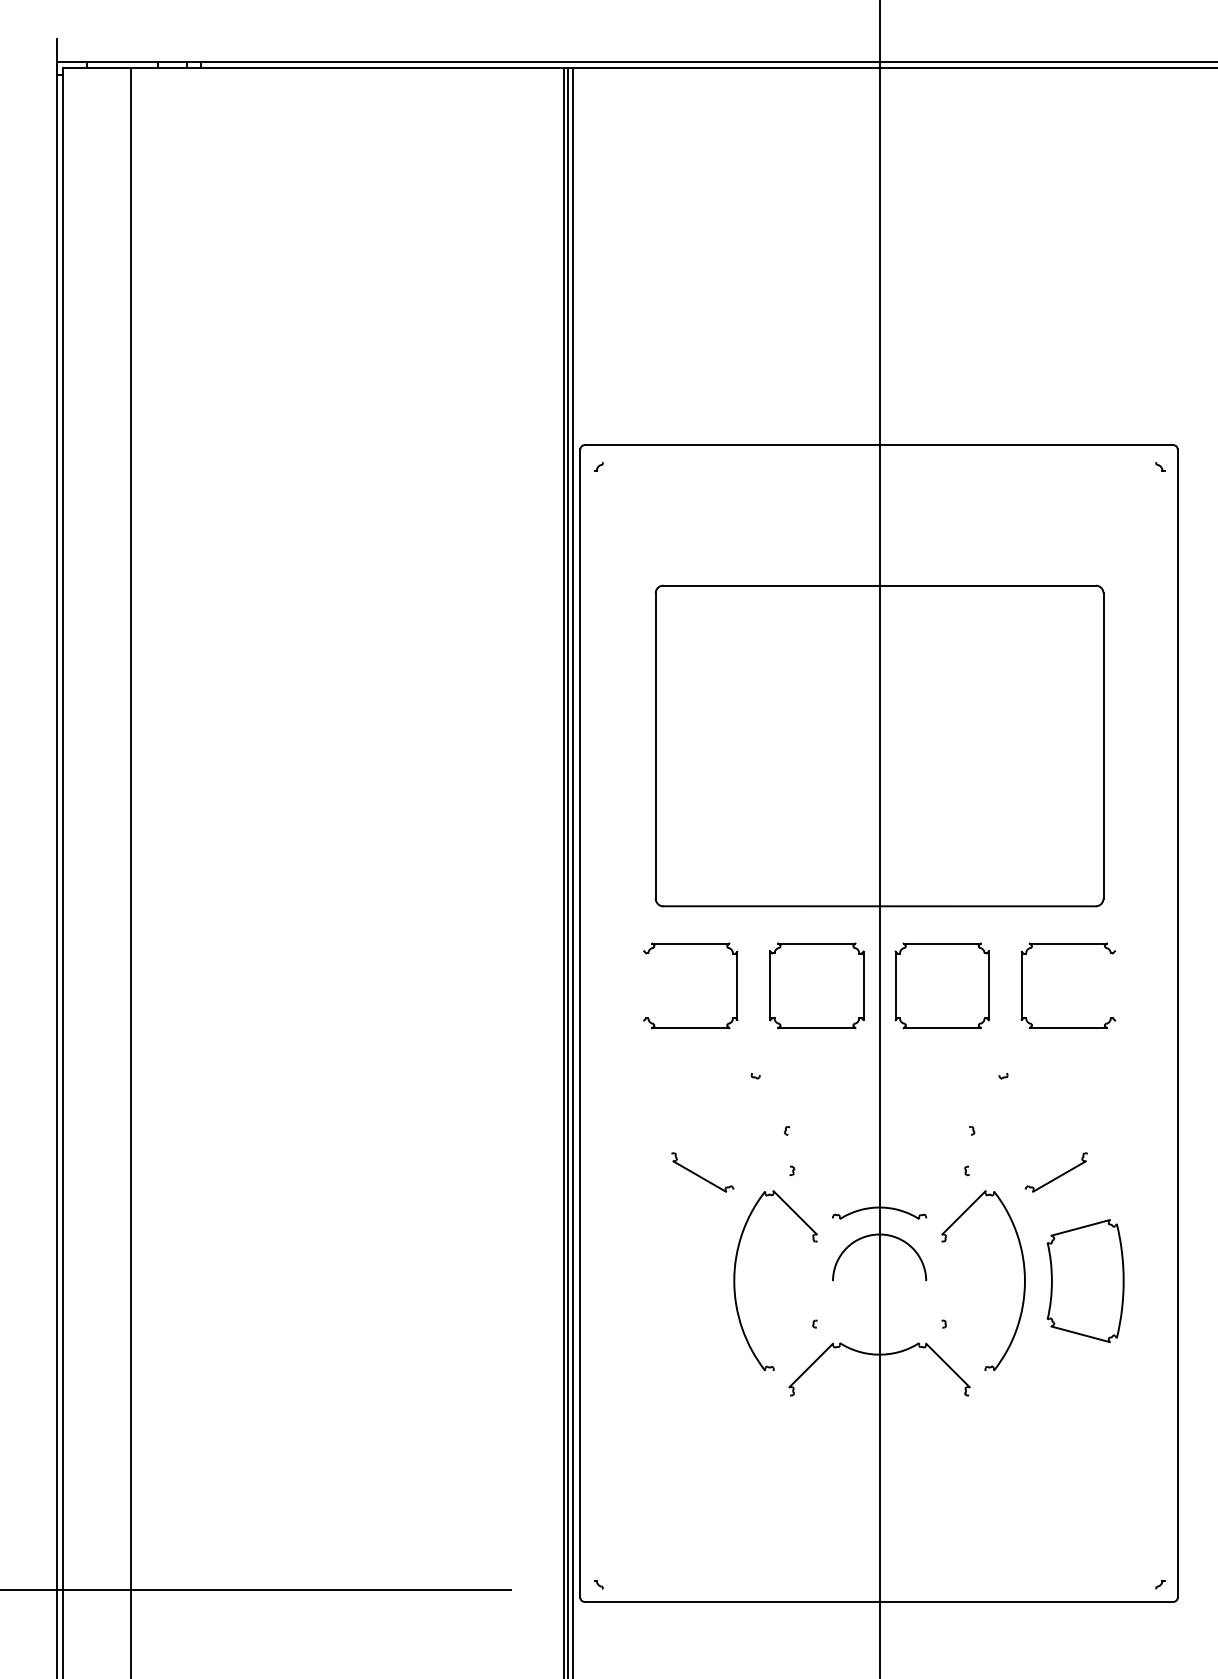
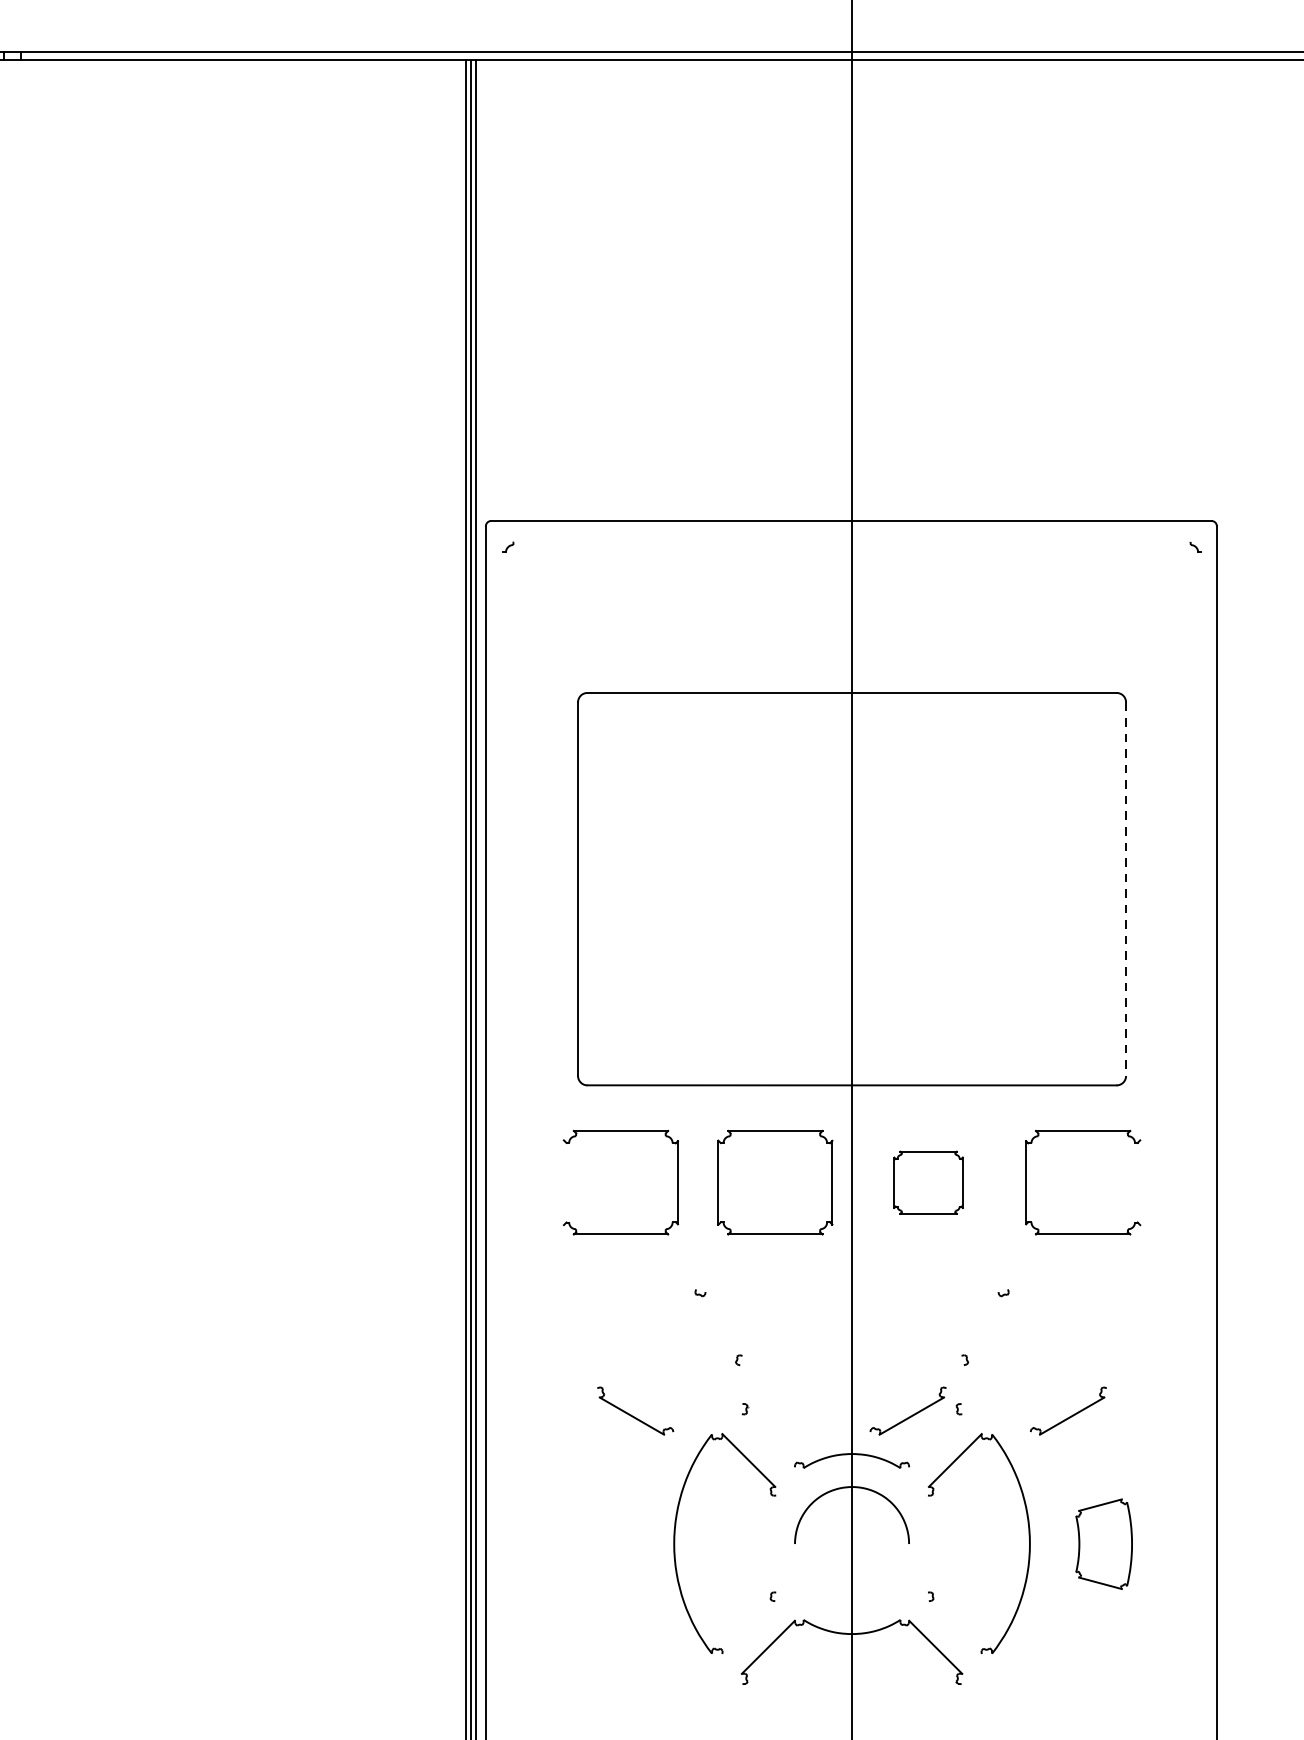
line: (1103, 745) -> (1126, 888), solid -> dashed
part: (941, 985) -> (927, 1182), size x0.6
part: (924, 1172) -> (907, 1411), added
part: (1085, 1281) -> (1104, 1544), size x0.6

